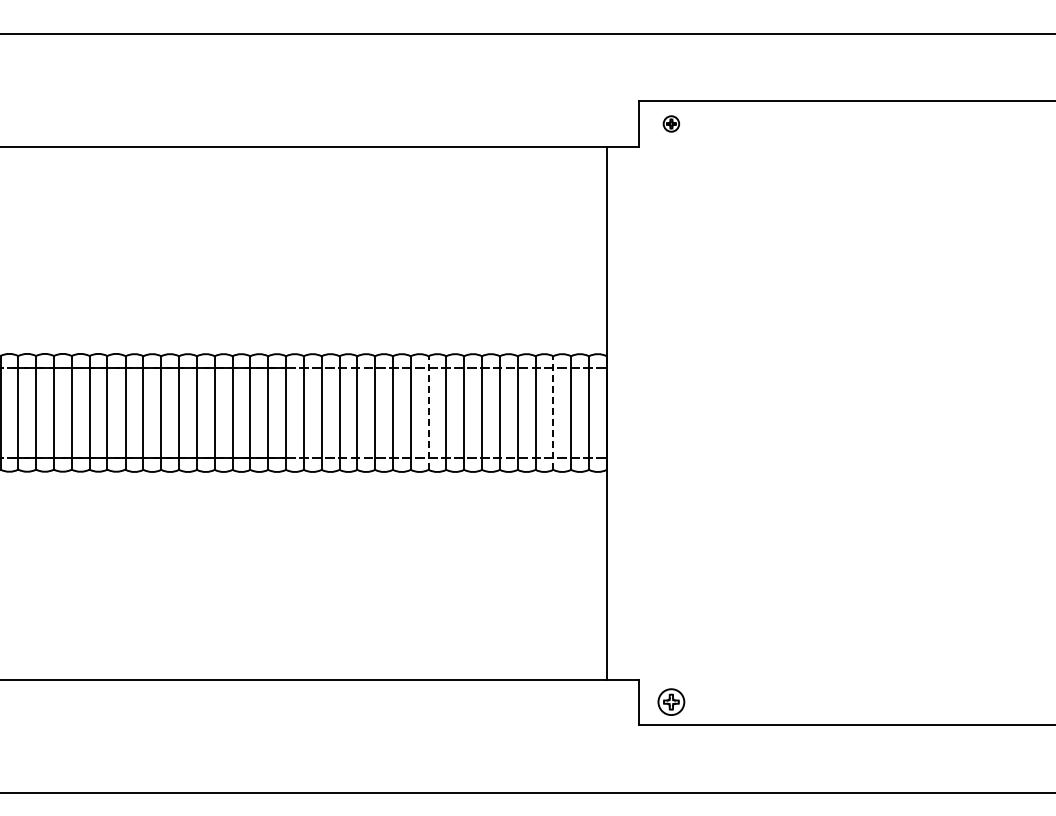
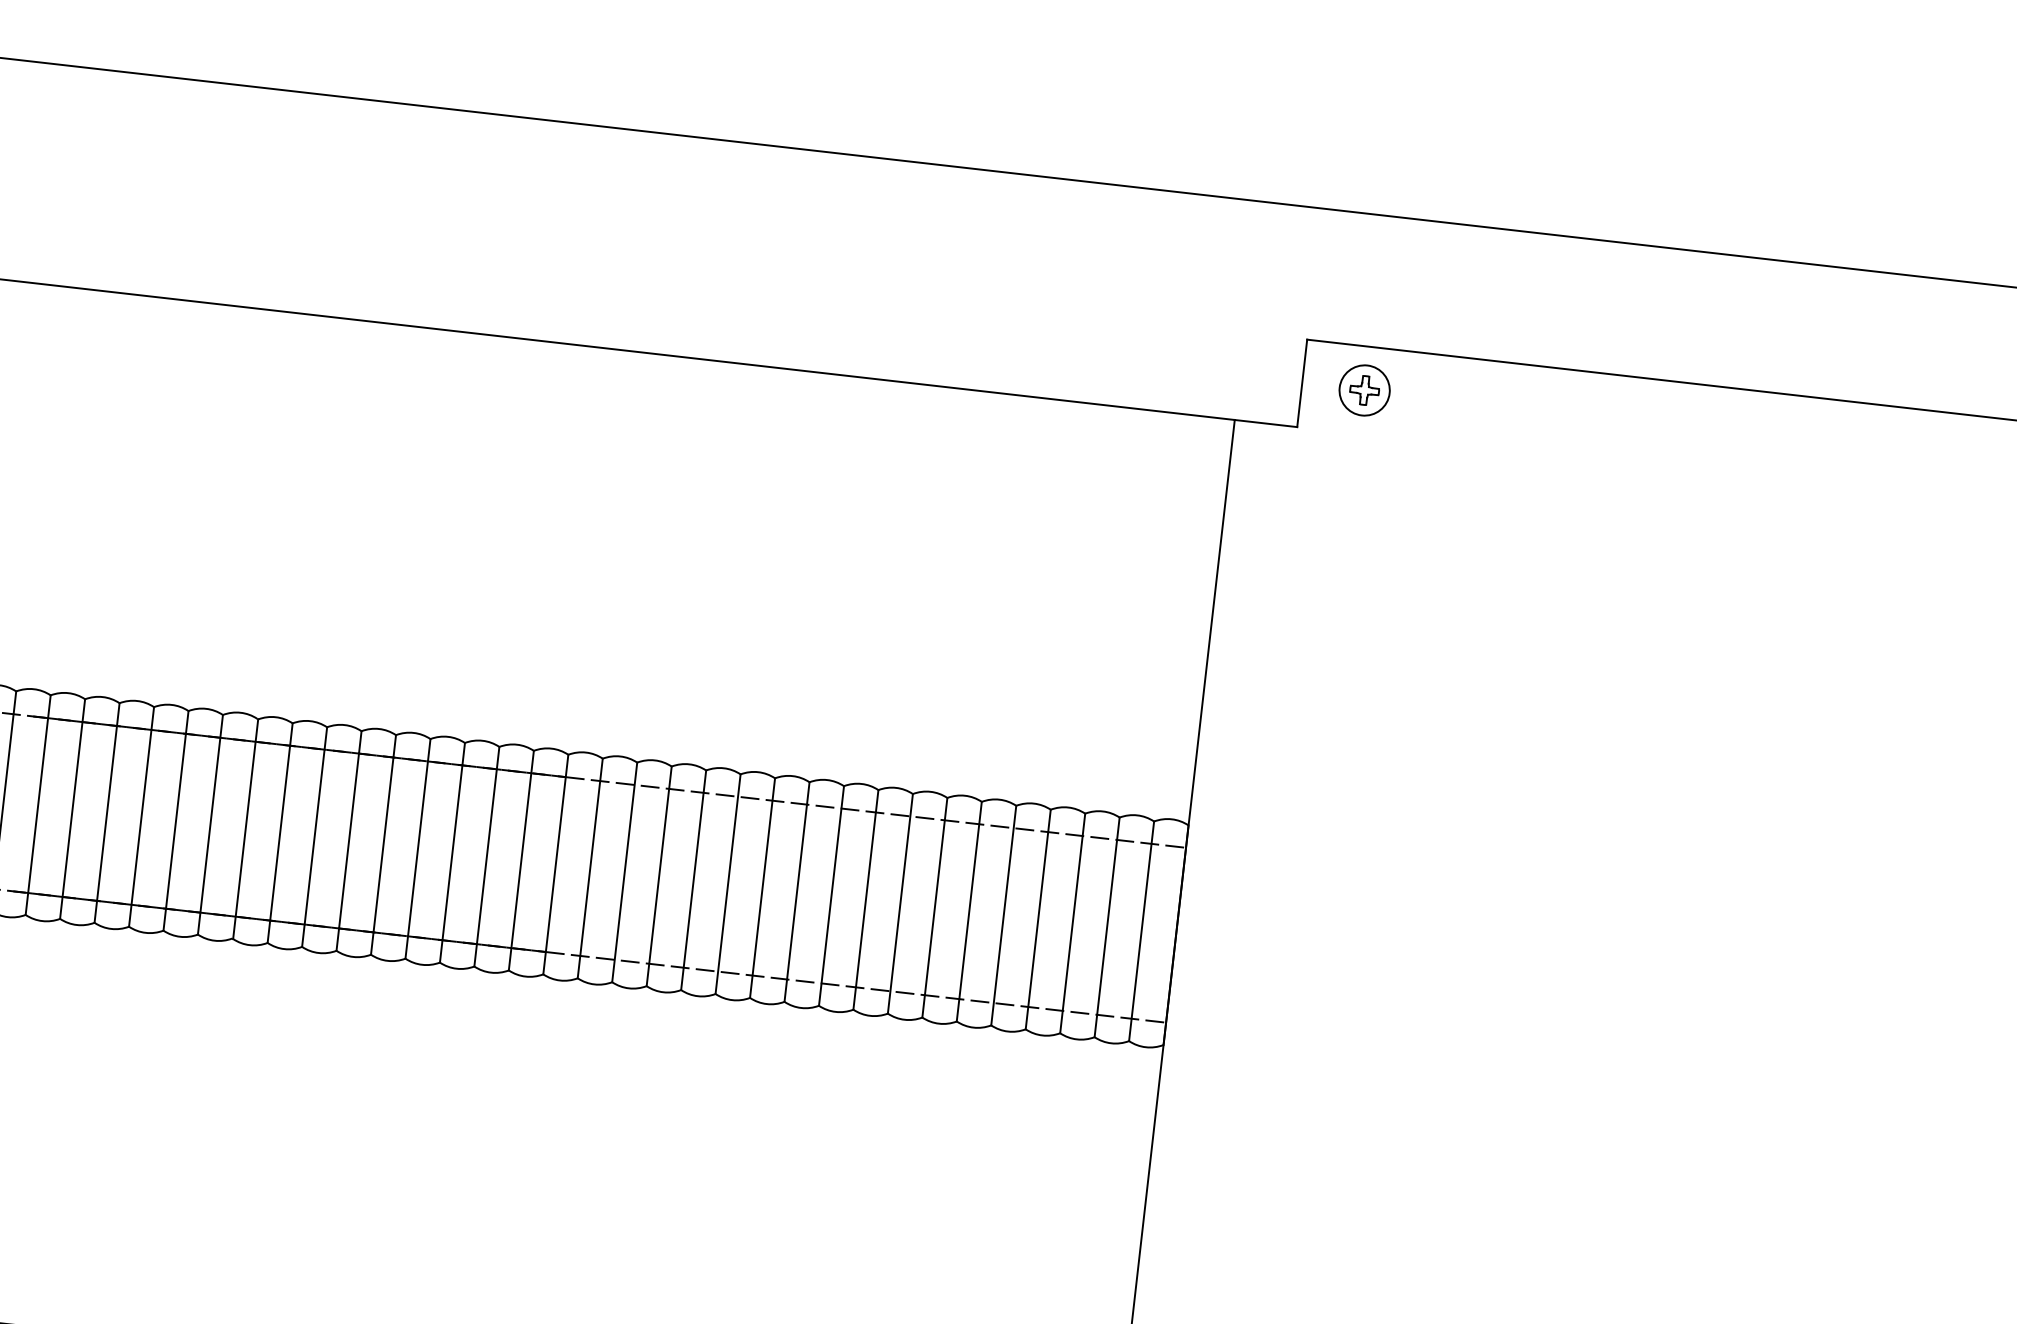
part: (671, 123) -> (1364, 389), size x1.67
line: (428, 413) -> (831, 896), dashed -> solid
line: (553, 413) -> (1072, 924), dashed -> solid

